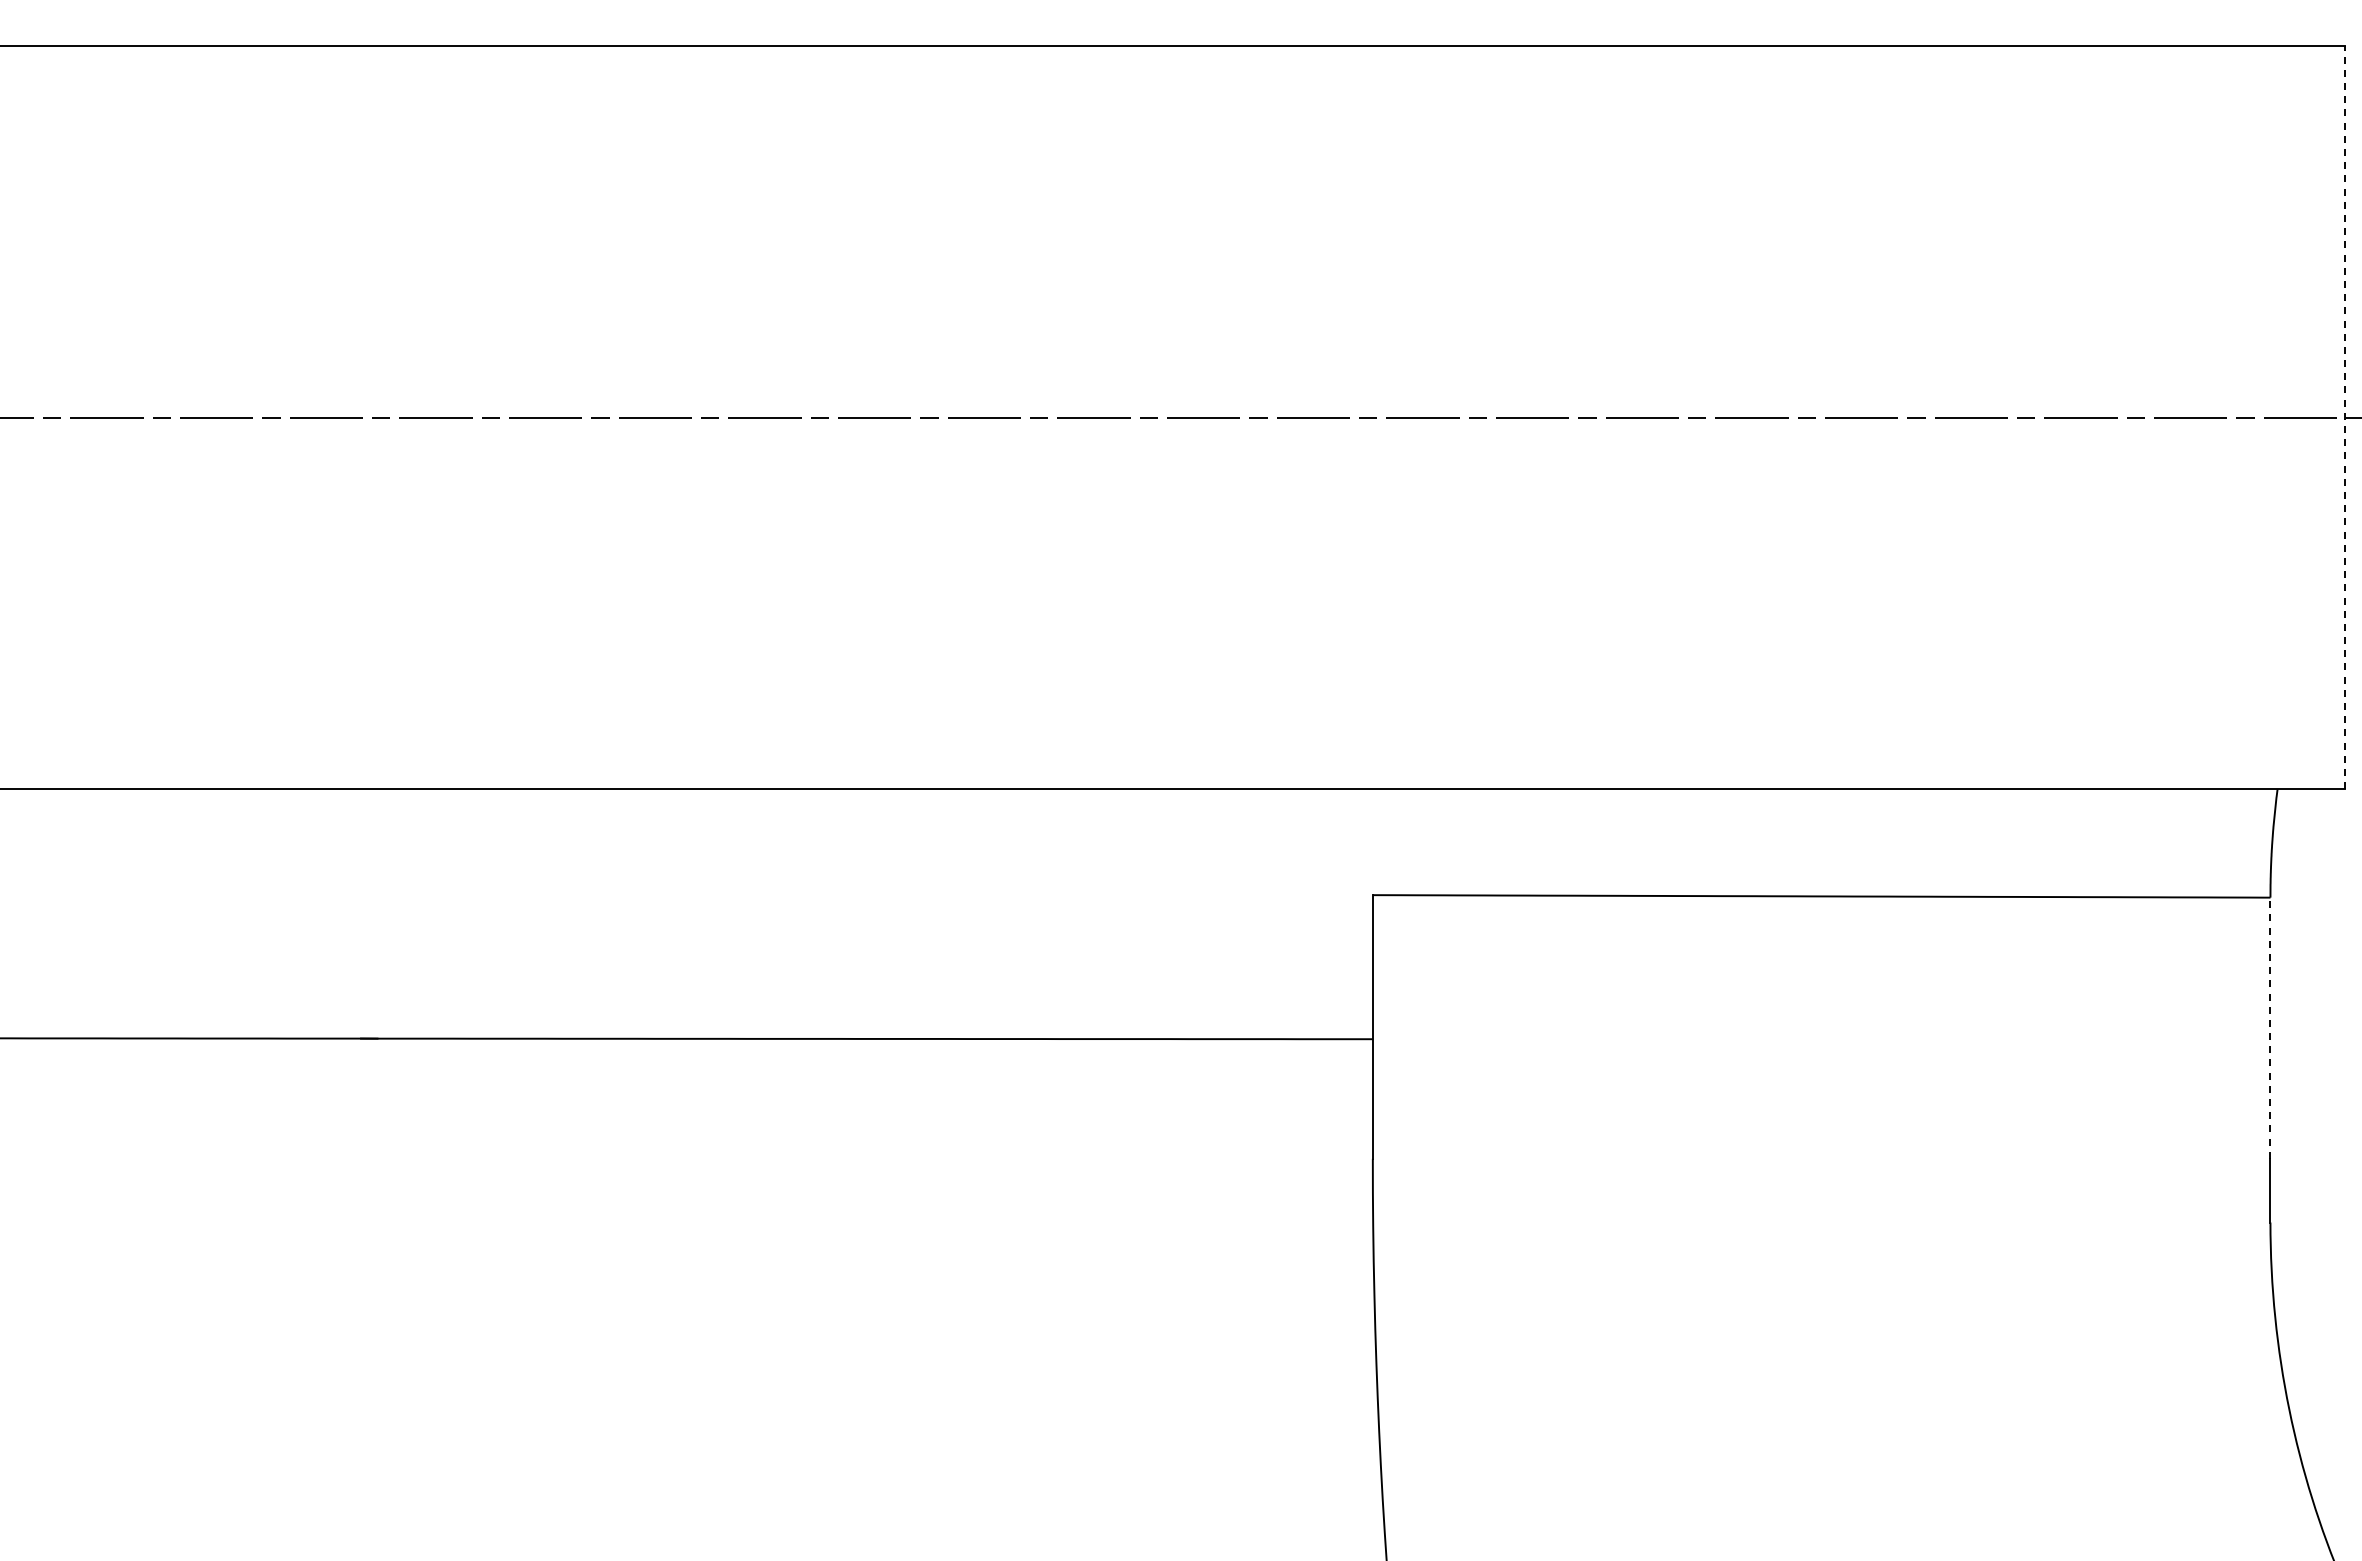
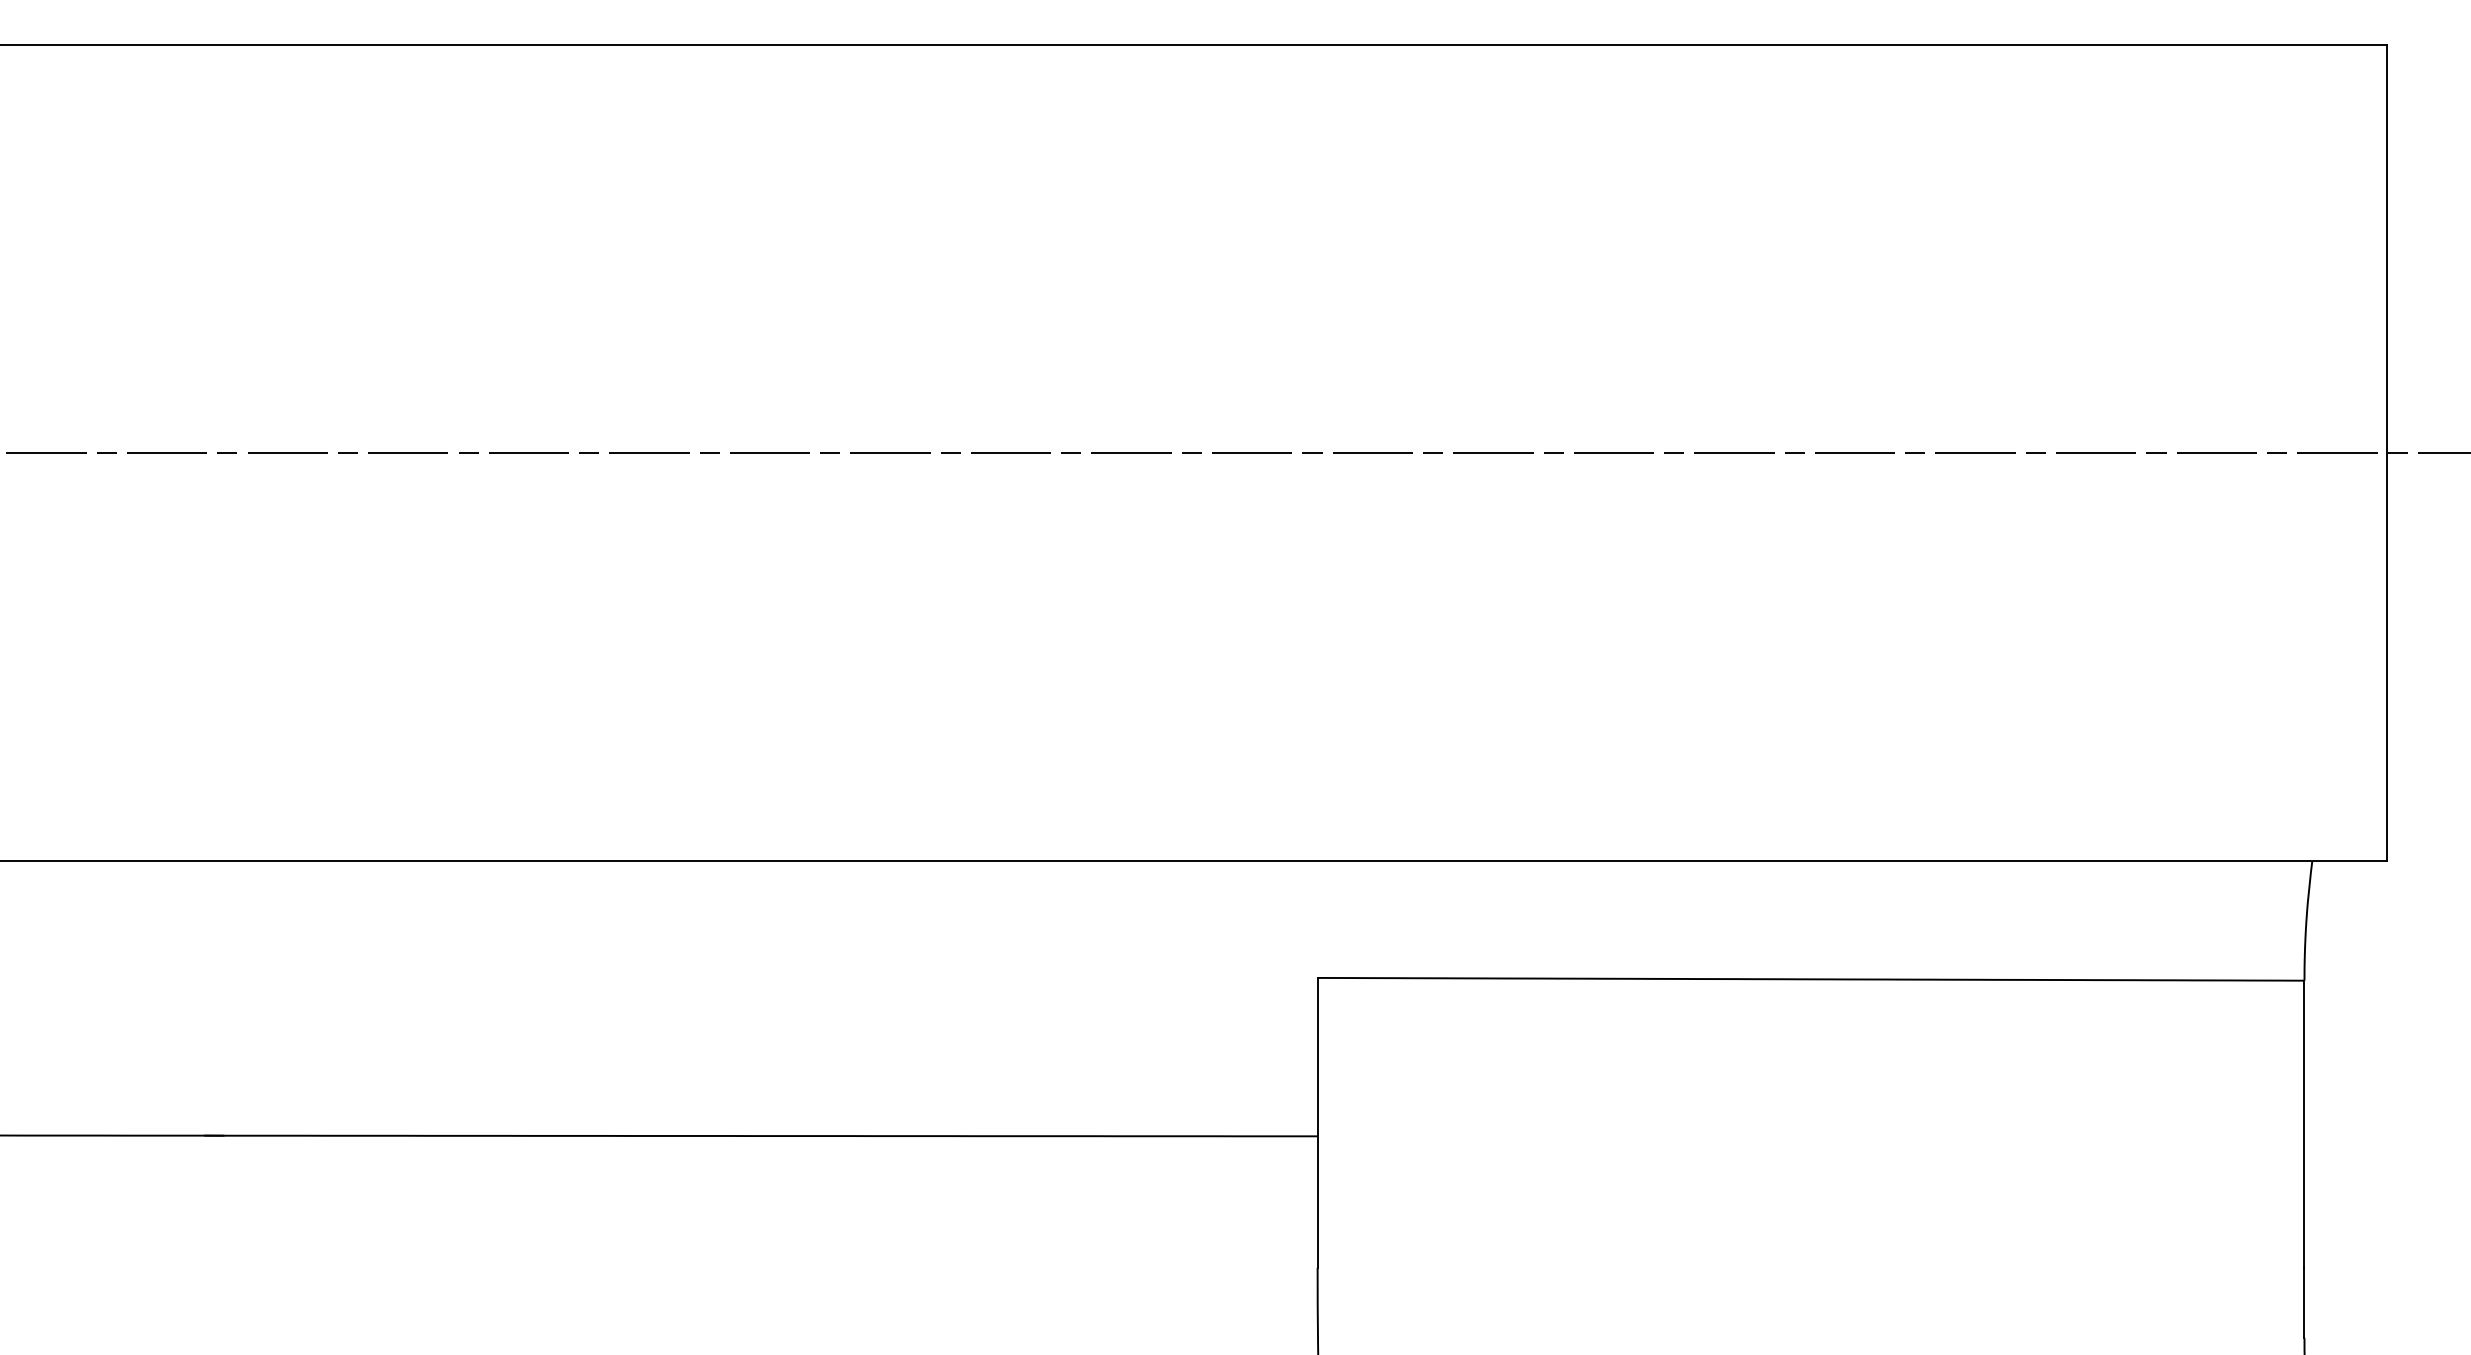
line: (2345, 417) -> (2386, 452), dashed -> solid
line: (2270, 1028) -> (2304, 1124), dashed -> solid

